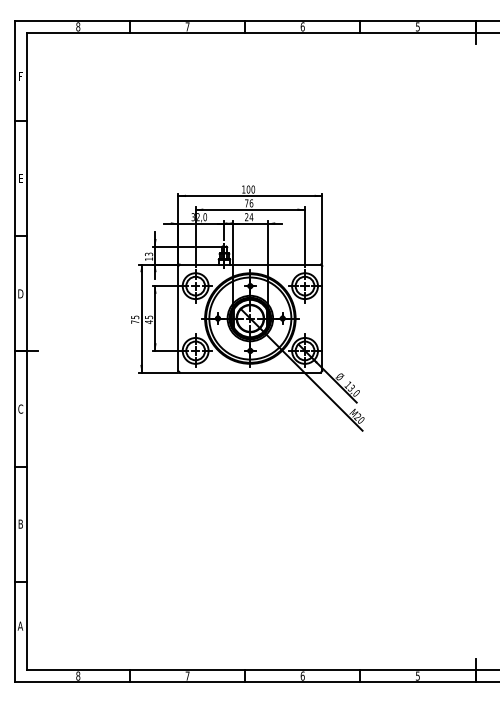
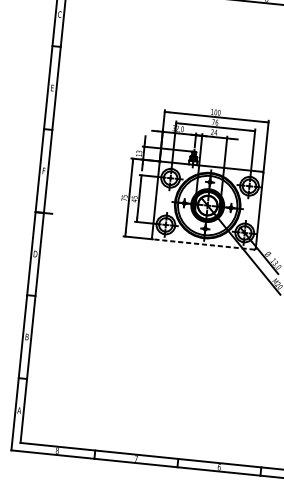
text: (20, 76) -> (59, 14), F -> C
text: (20, 293) -> (43, 170), D -> F
line: (250, 372) -> (203, 244), solid -> dashed
text: (20, 408) -> (35, 253), C -> D

